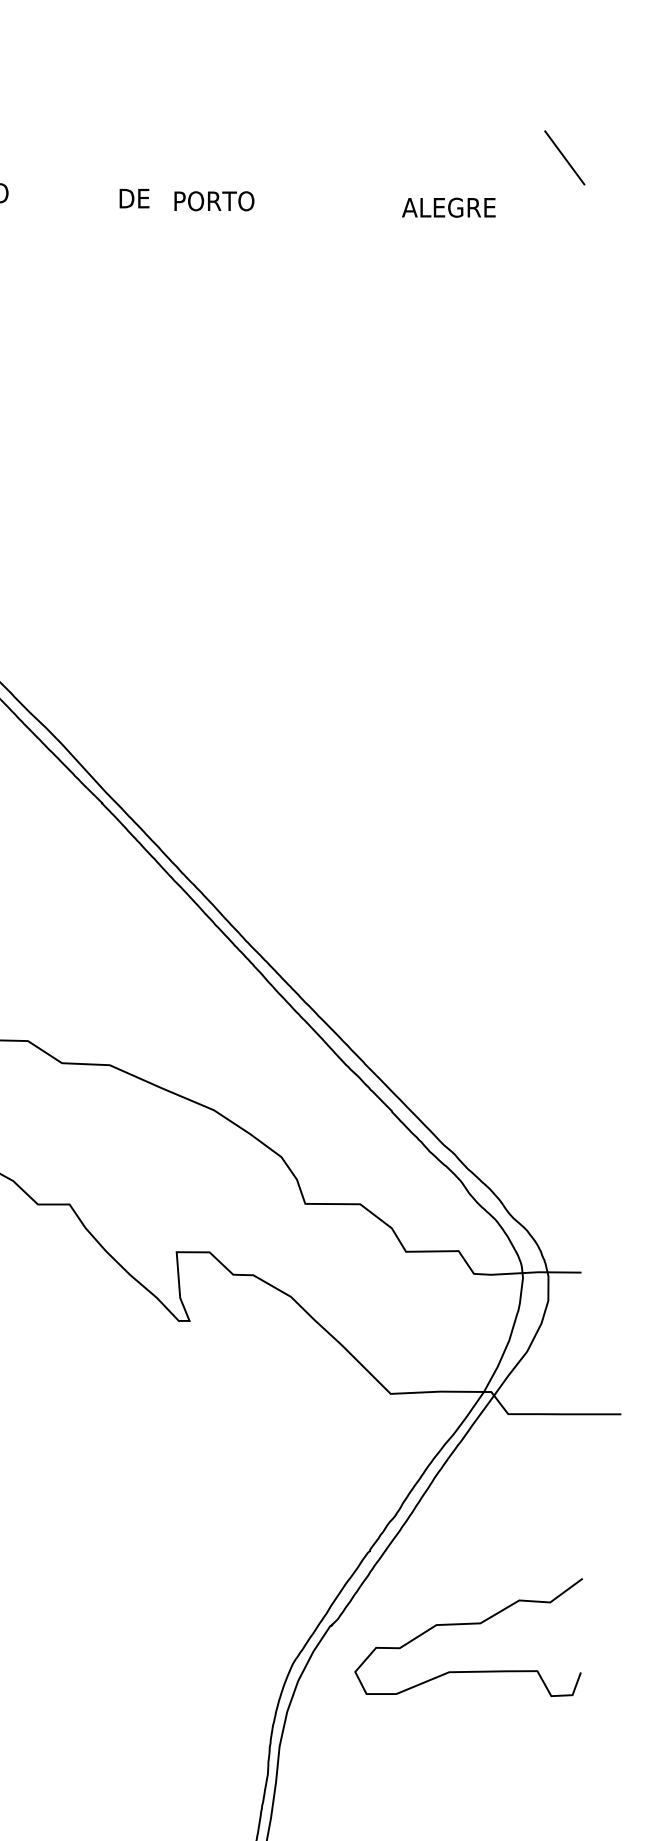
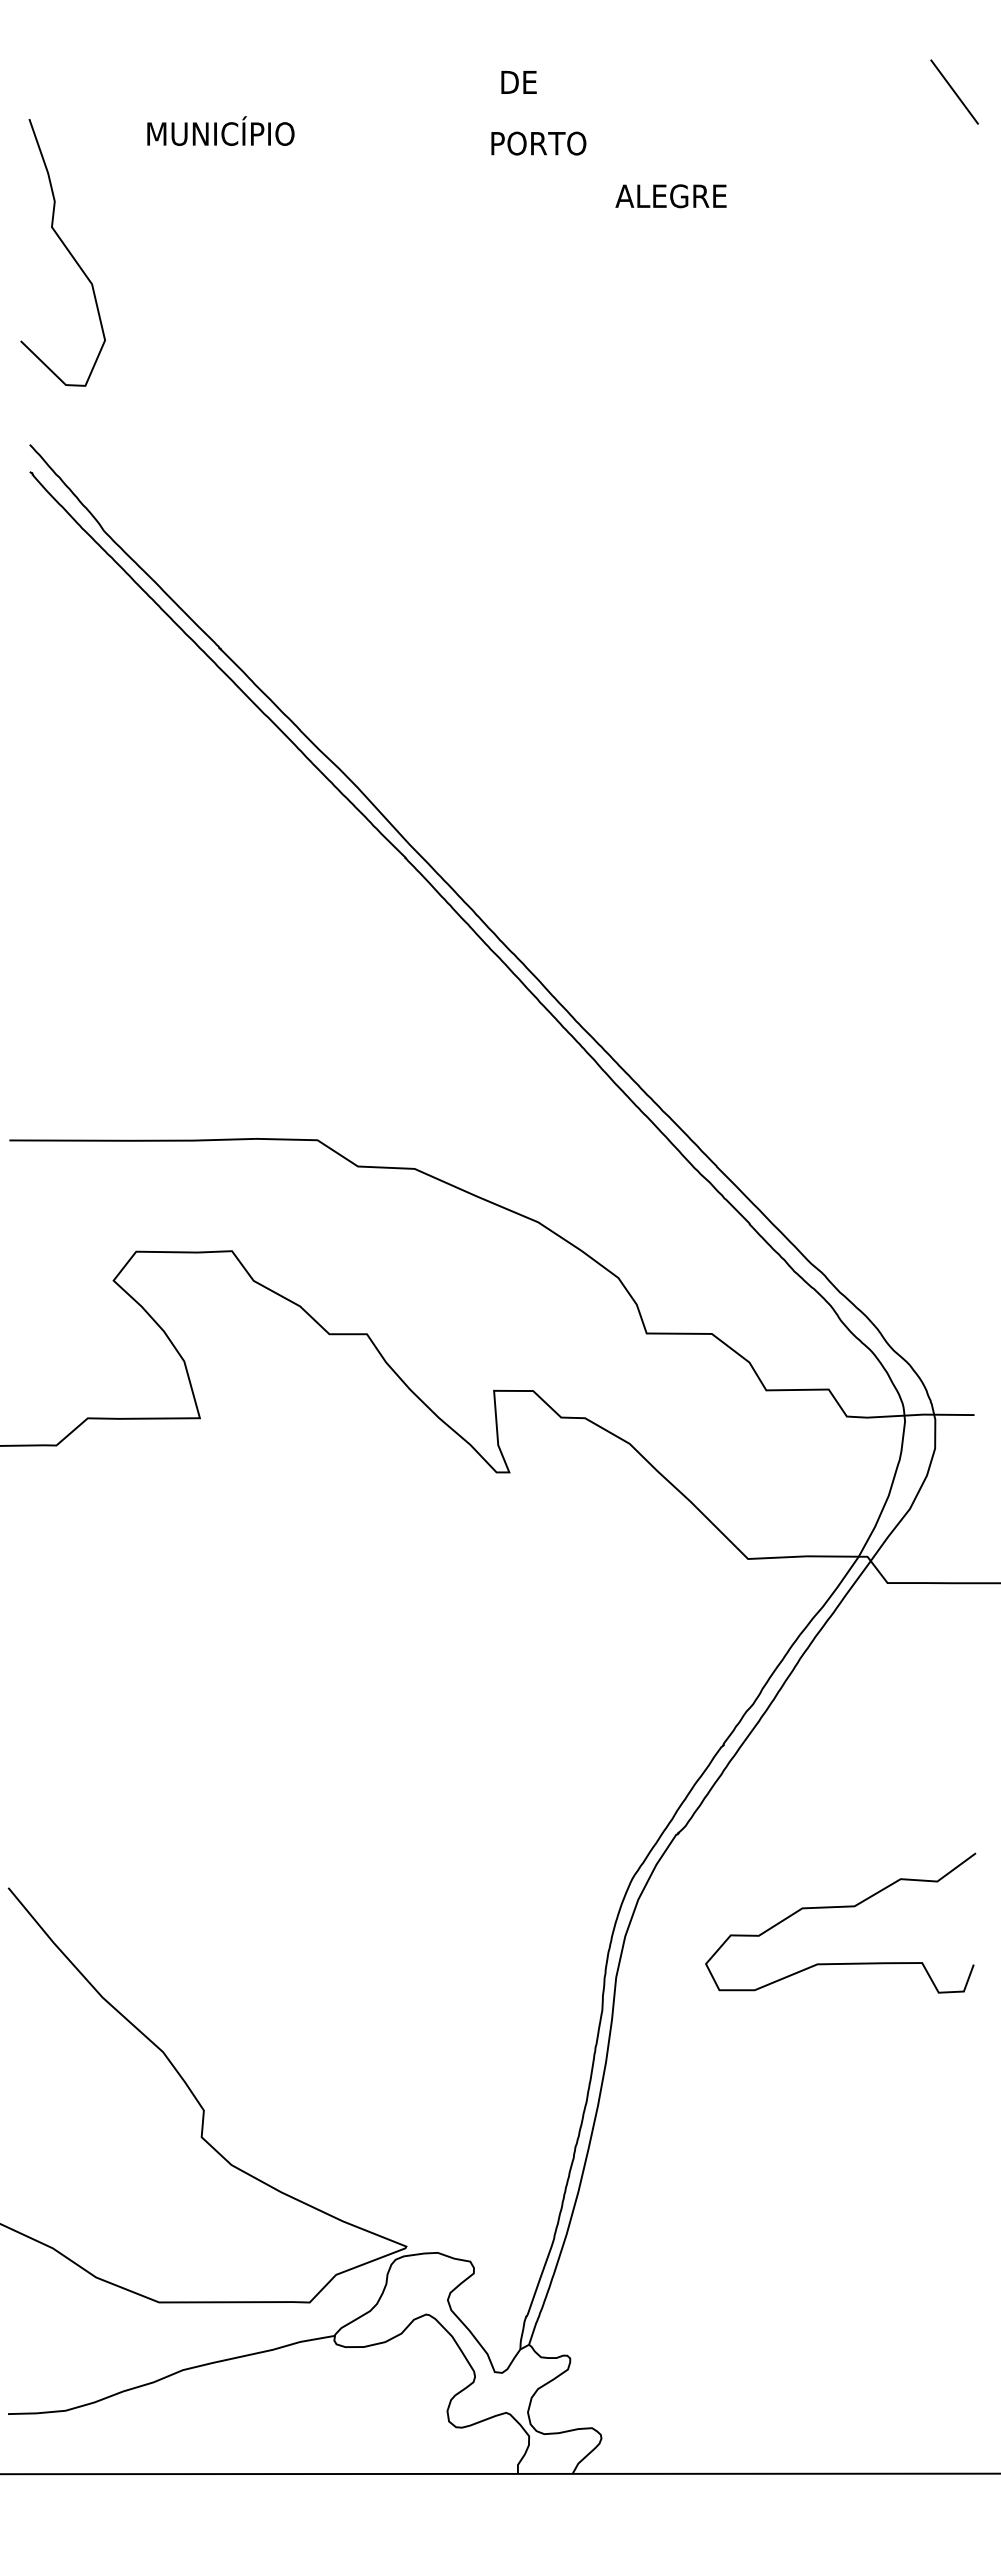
text: (134, 198) -> (518, 82), moved
text: (448, 207) -> (670, 196), moved
curve: (468, 1624) -> (840, 1907), moved

